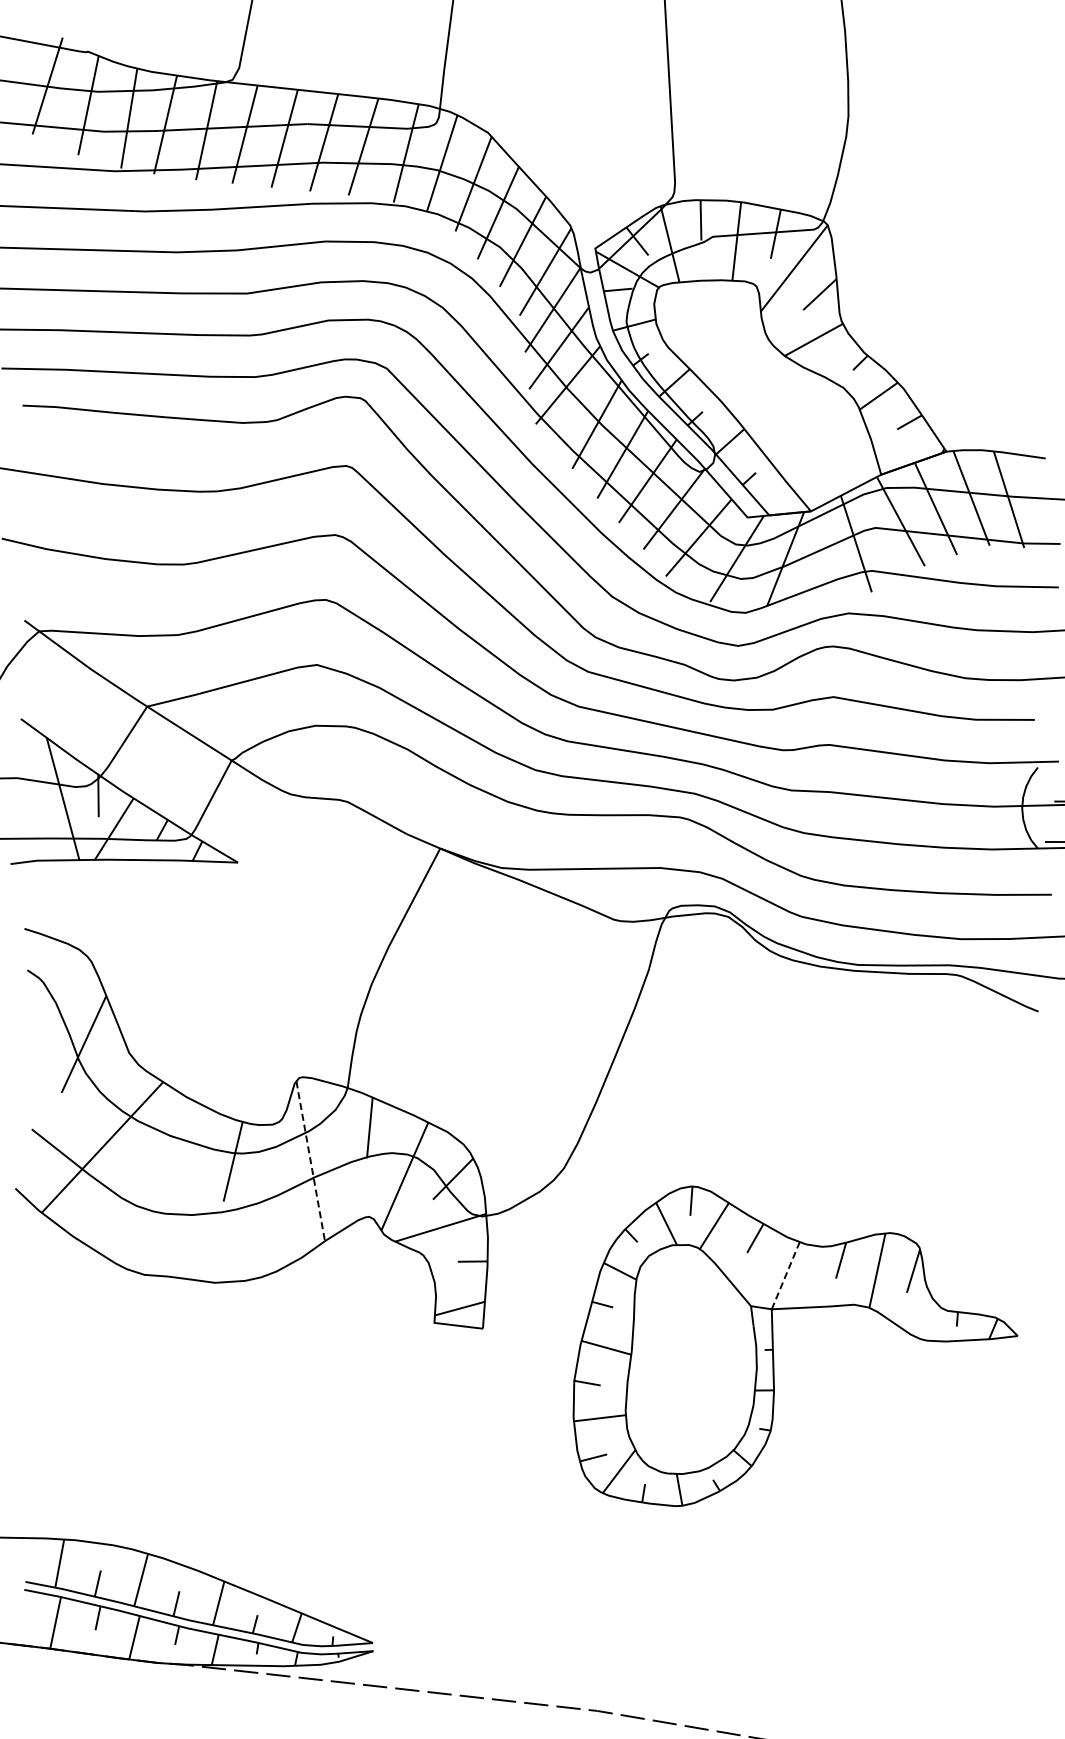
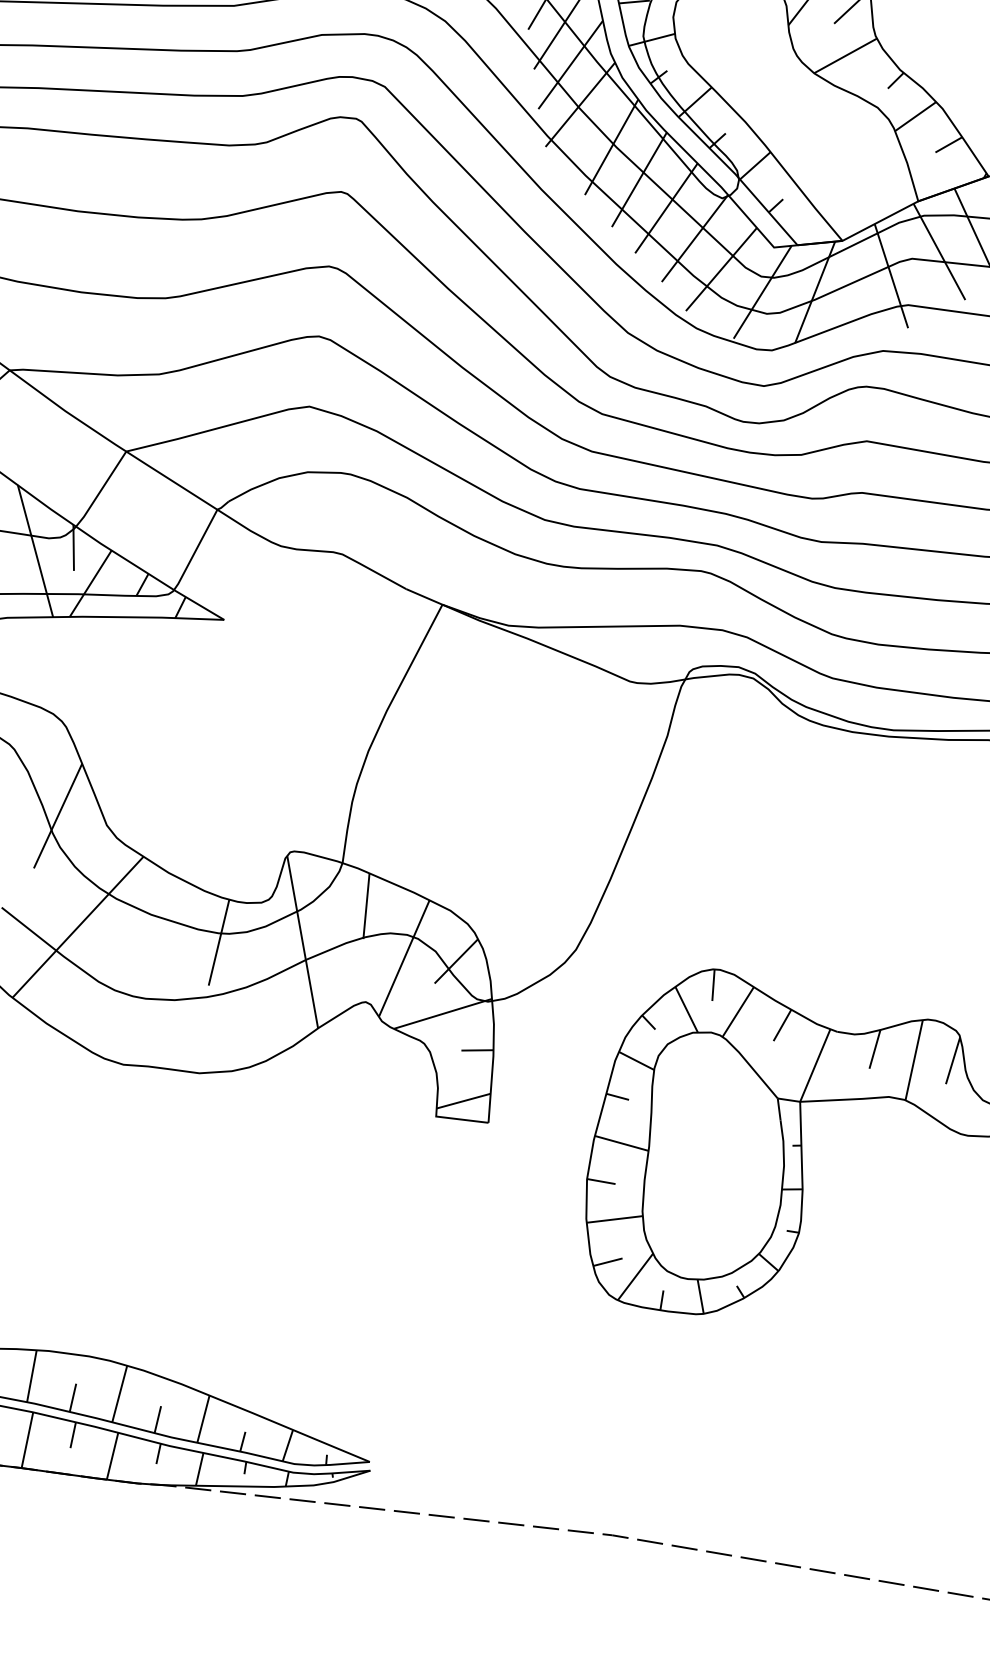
line: (310, 1161) -> (302, 942), dashed -> solid
line: (785, 1276) -> (814, 1066), dashed -> solid

